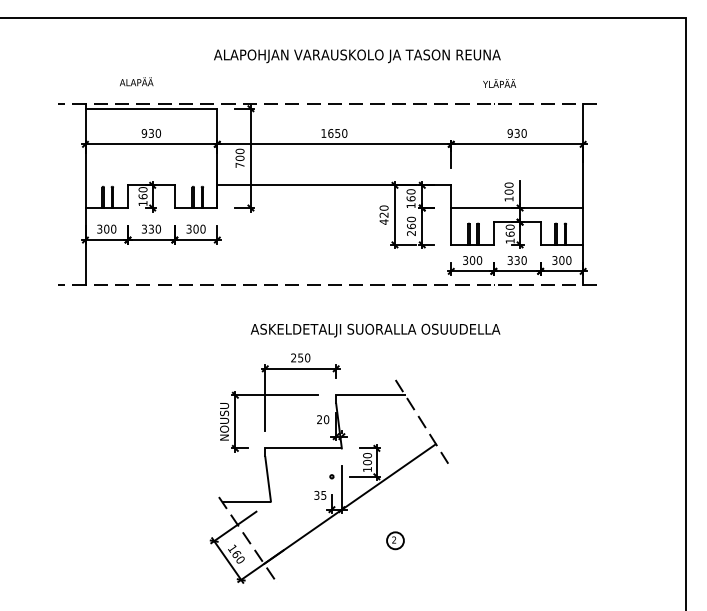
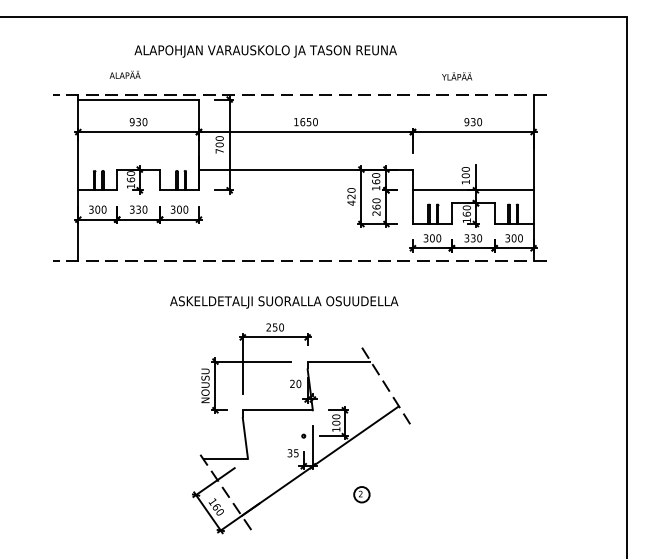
text: (357, 56) -> (265, 51), moved
text: (375, 330) -> (284, 302), moved

